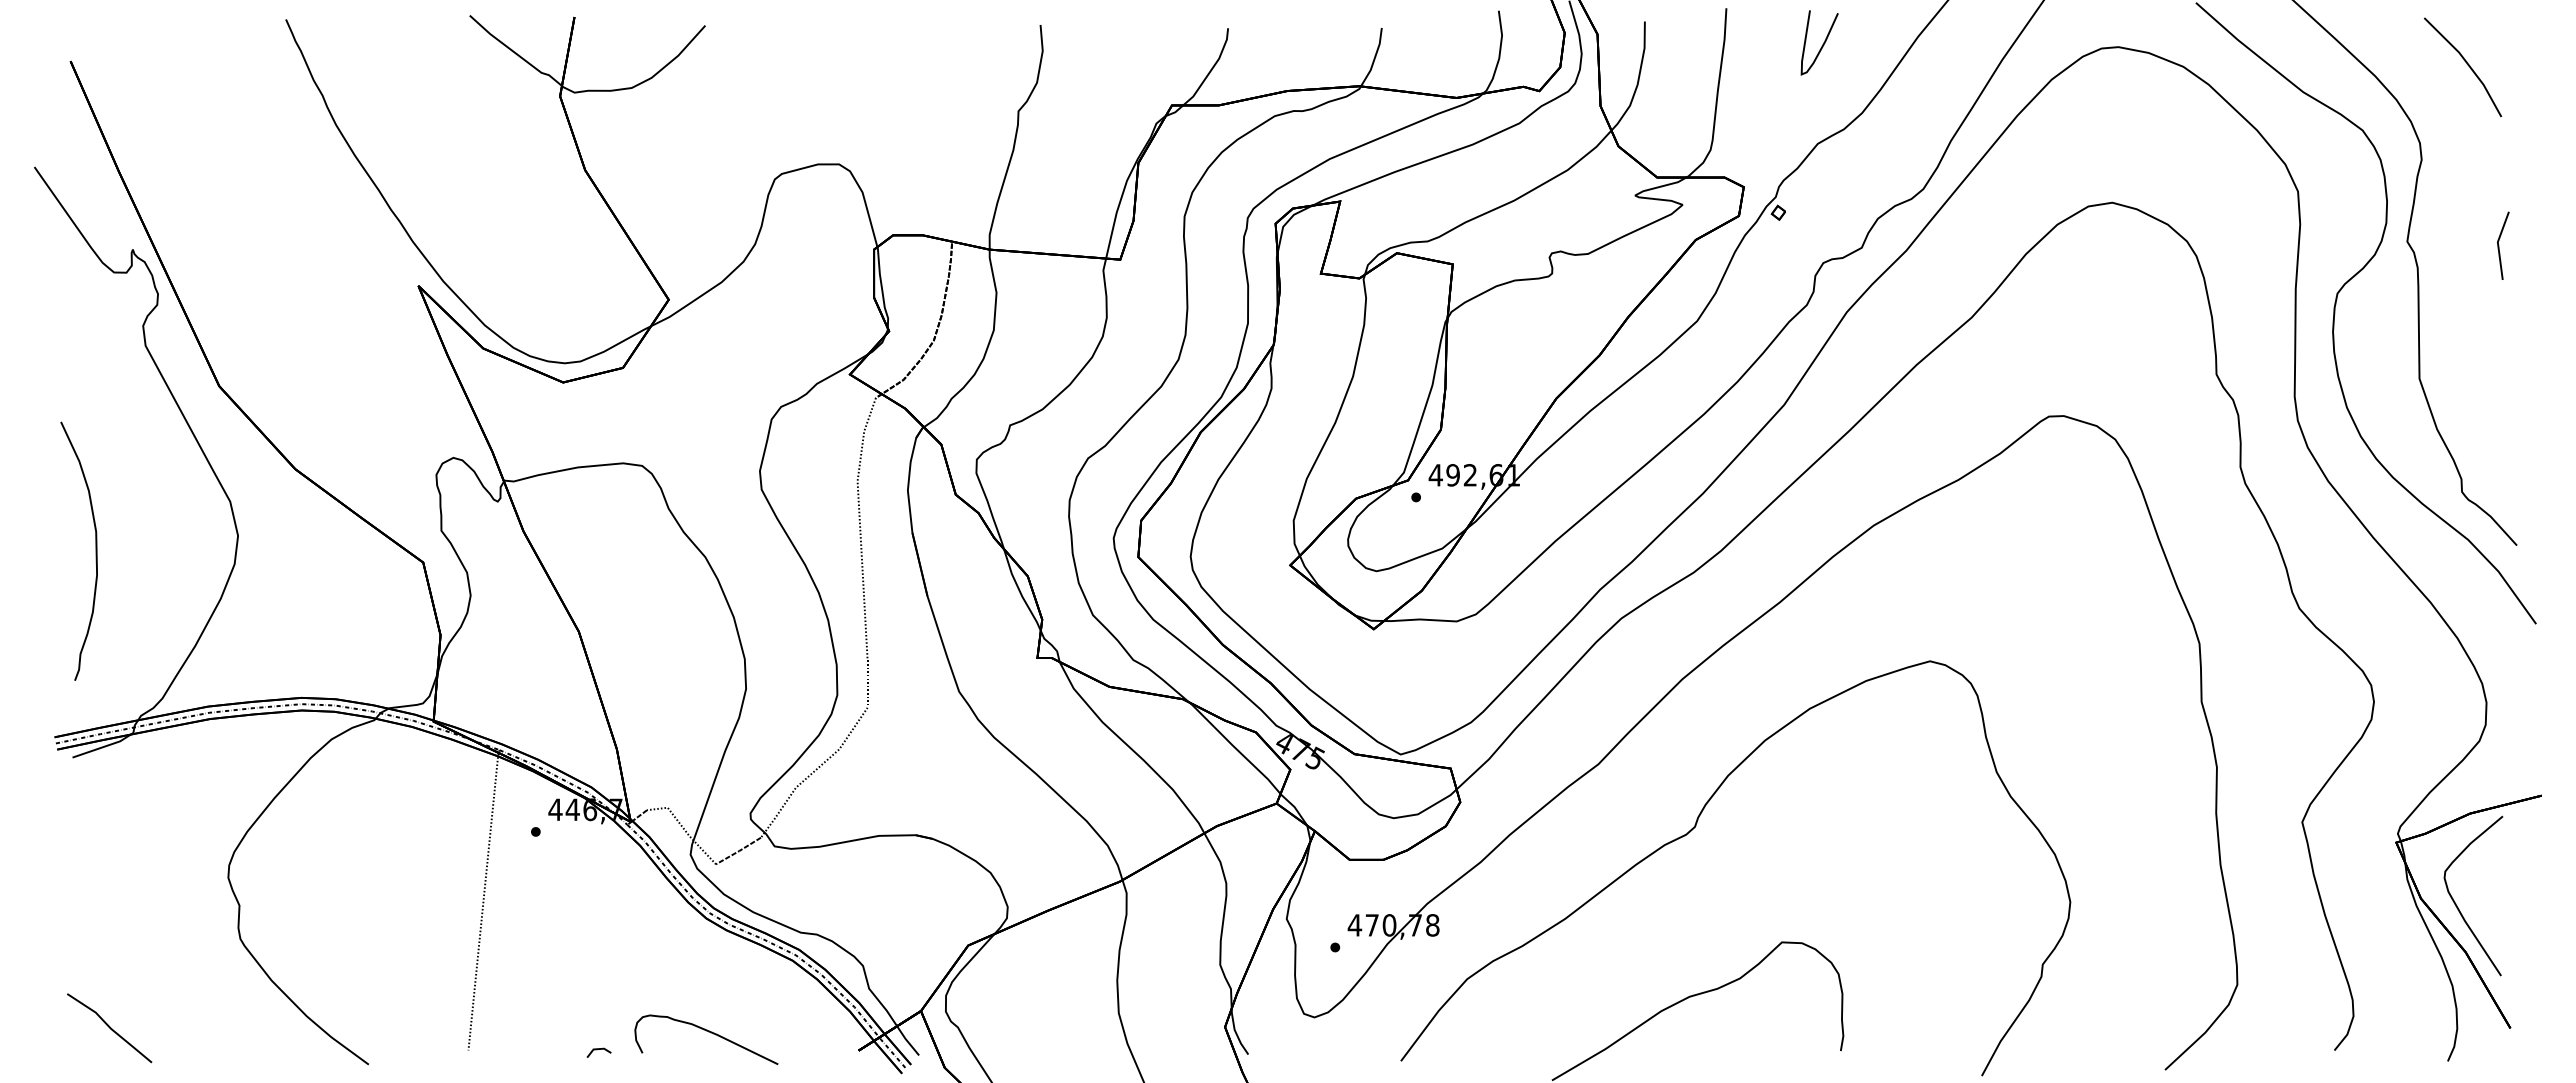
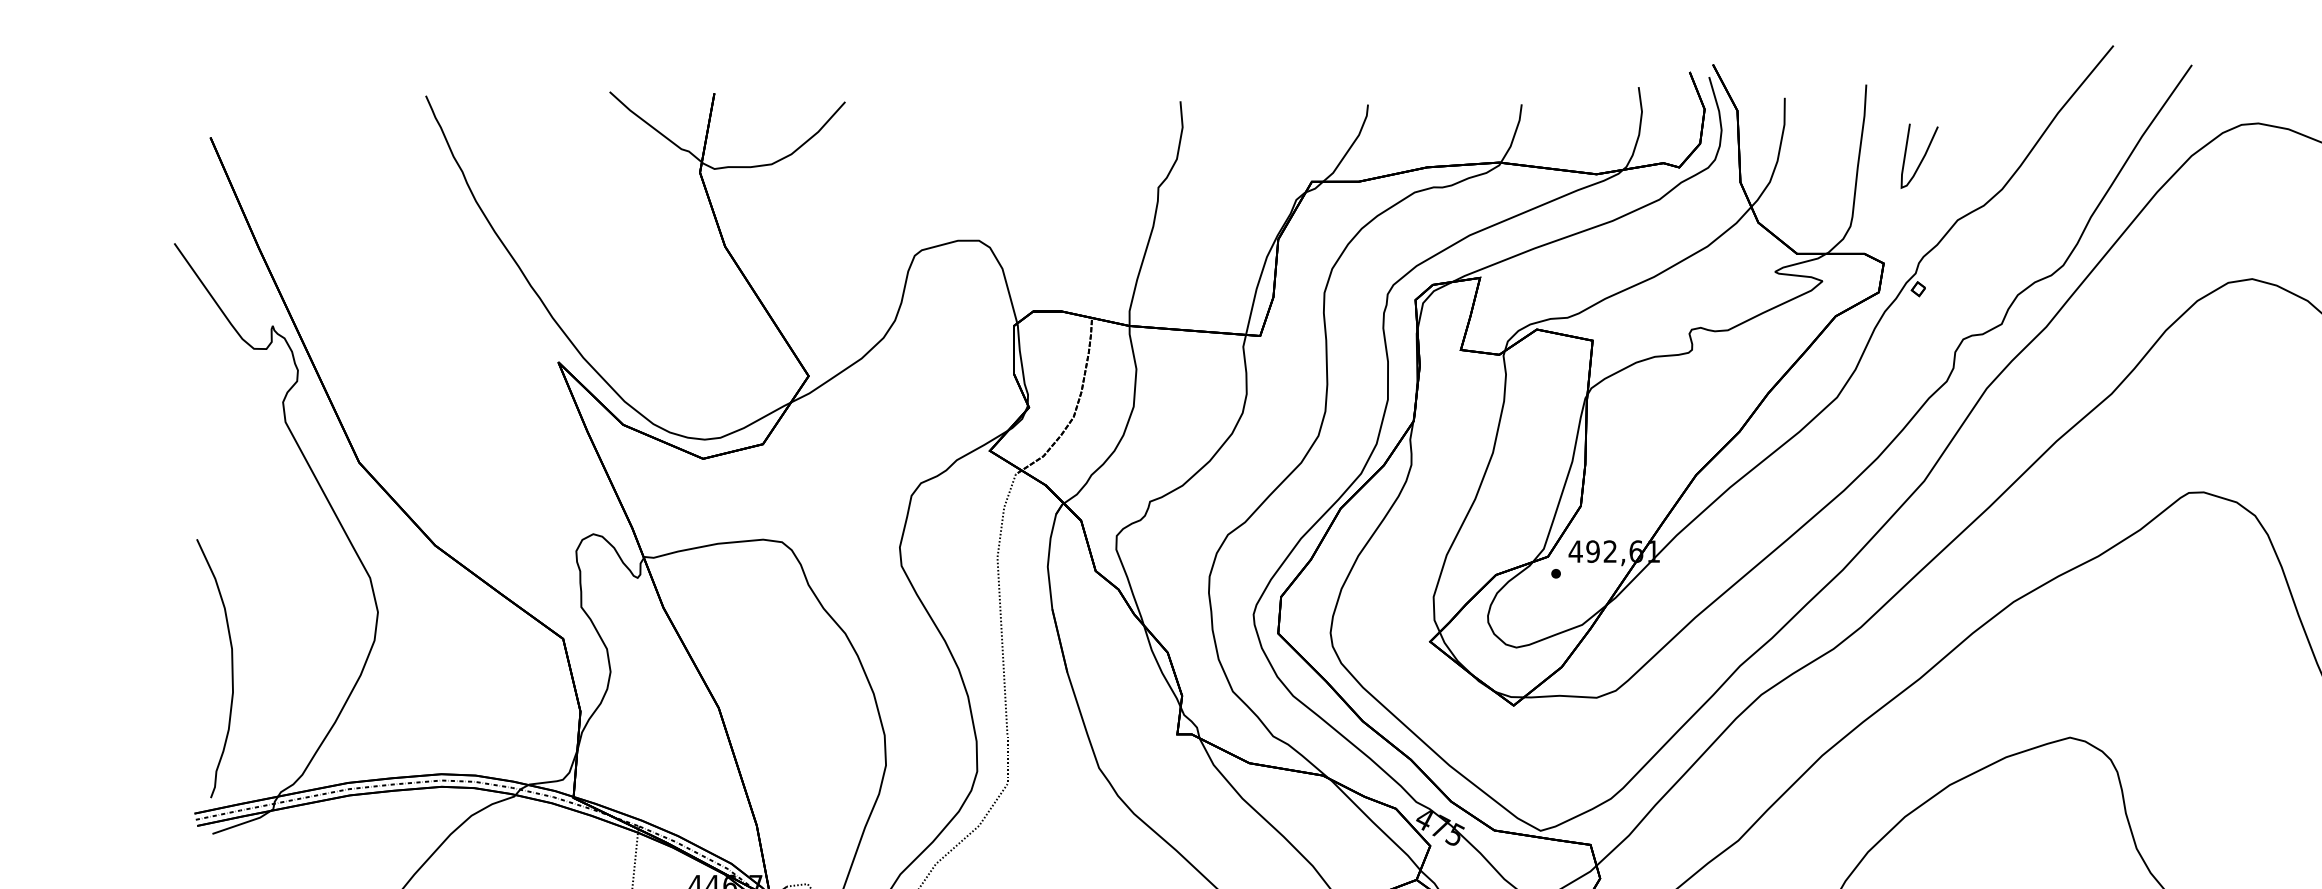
curve: (1822, 44) -> (1922, 157), moved
curve: (95, 550) -> (231, 667), moved

